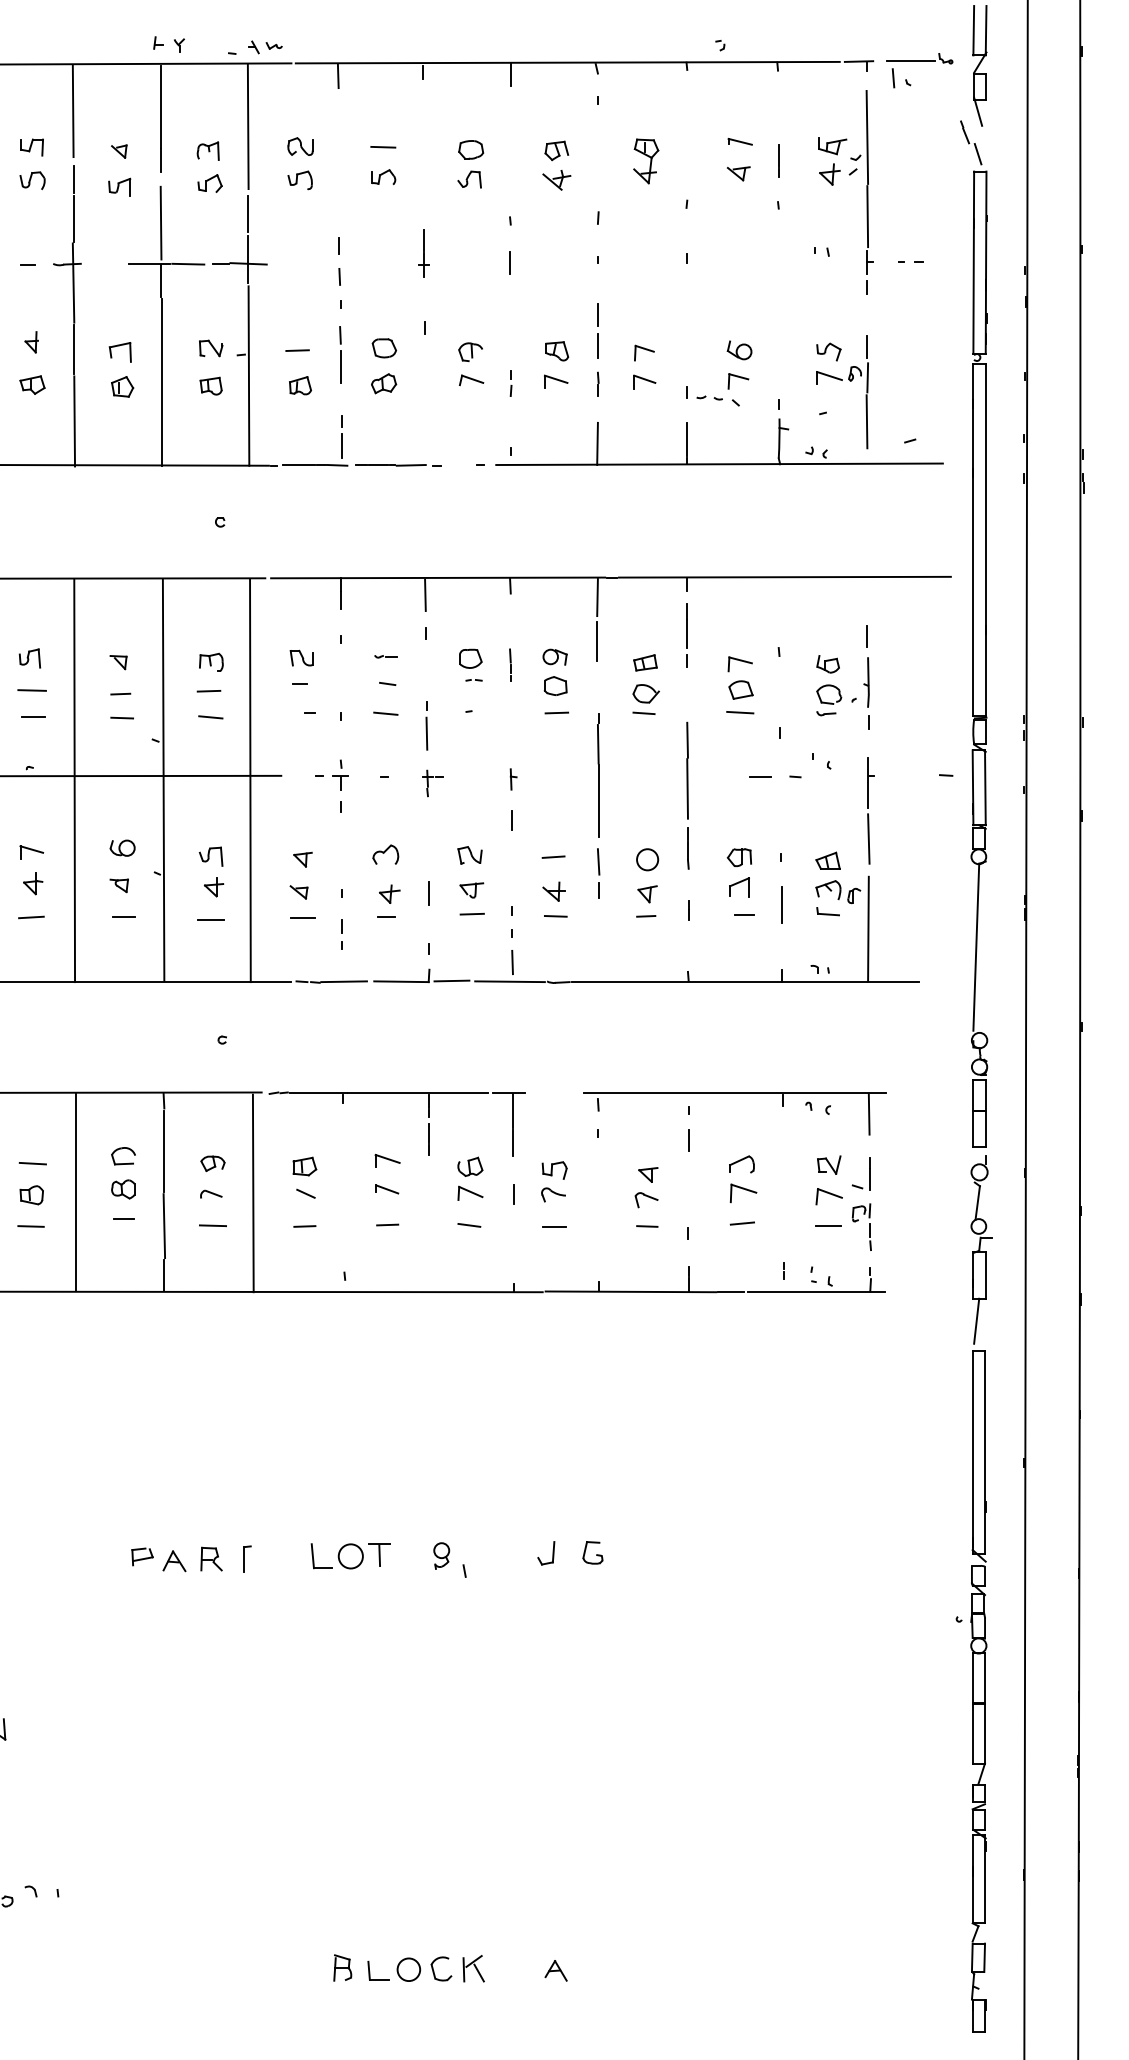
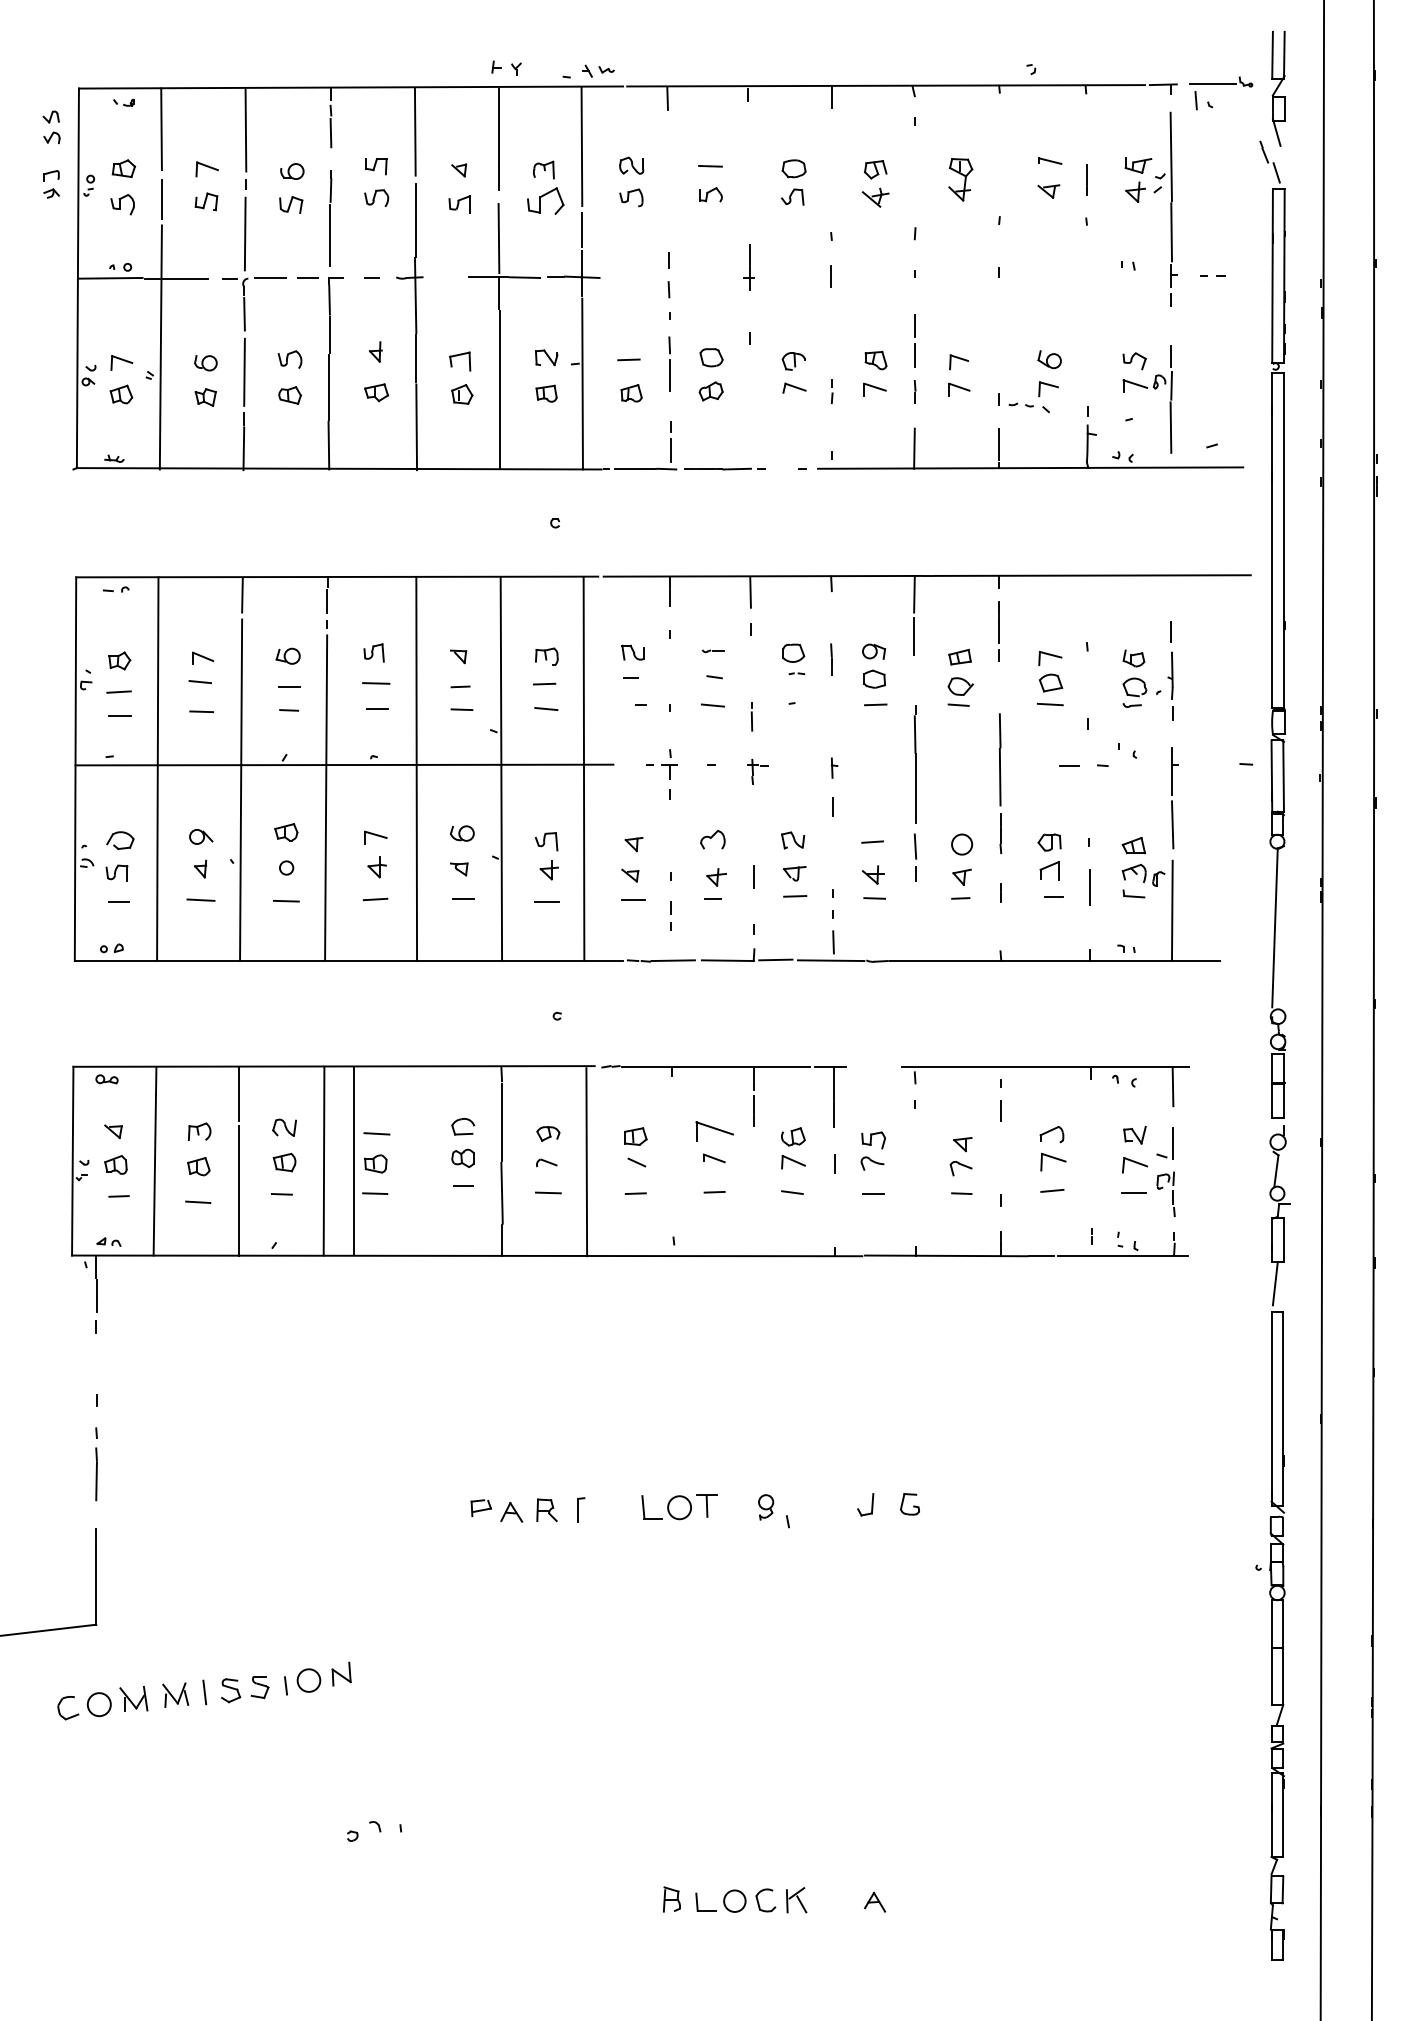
part: (209, 183) -> (545, 200), size x1.6
part: (426, 725) -> (751, 716), size x0.6
part: (387, 1160) -> (714, 1130), size x1.6
line: (75, 1191) -> (353, 1160), moved

